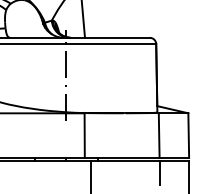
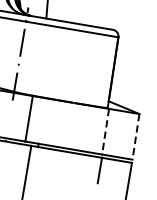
line: (159, 135) -> (105, 131), solid -> dashed
line: (188, 135) -> (135, 136), solid -> dashed

